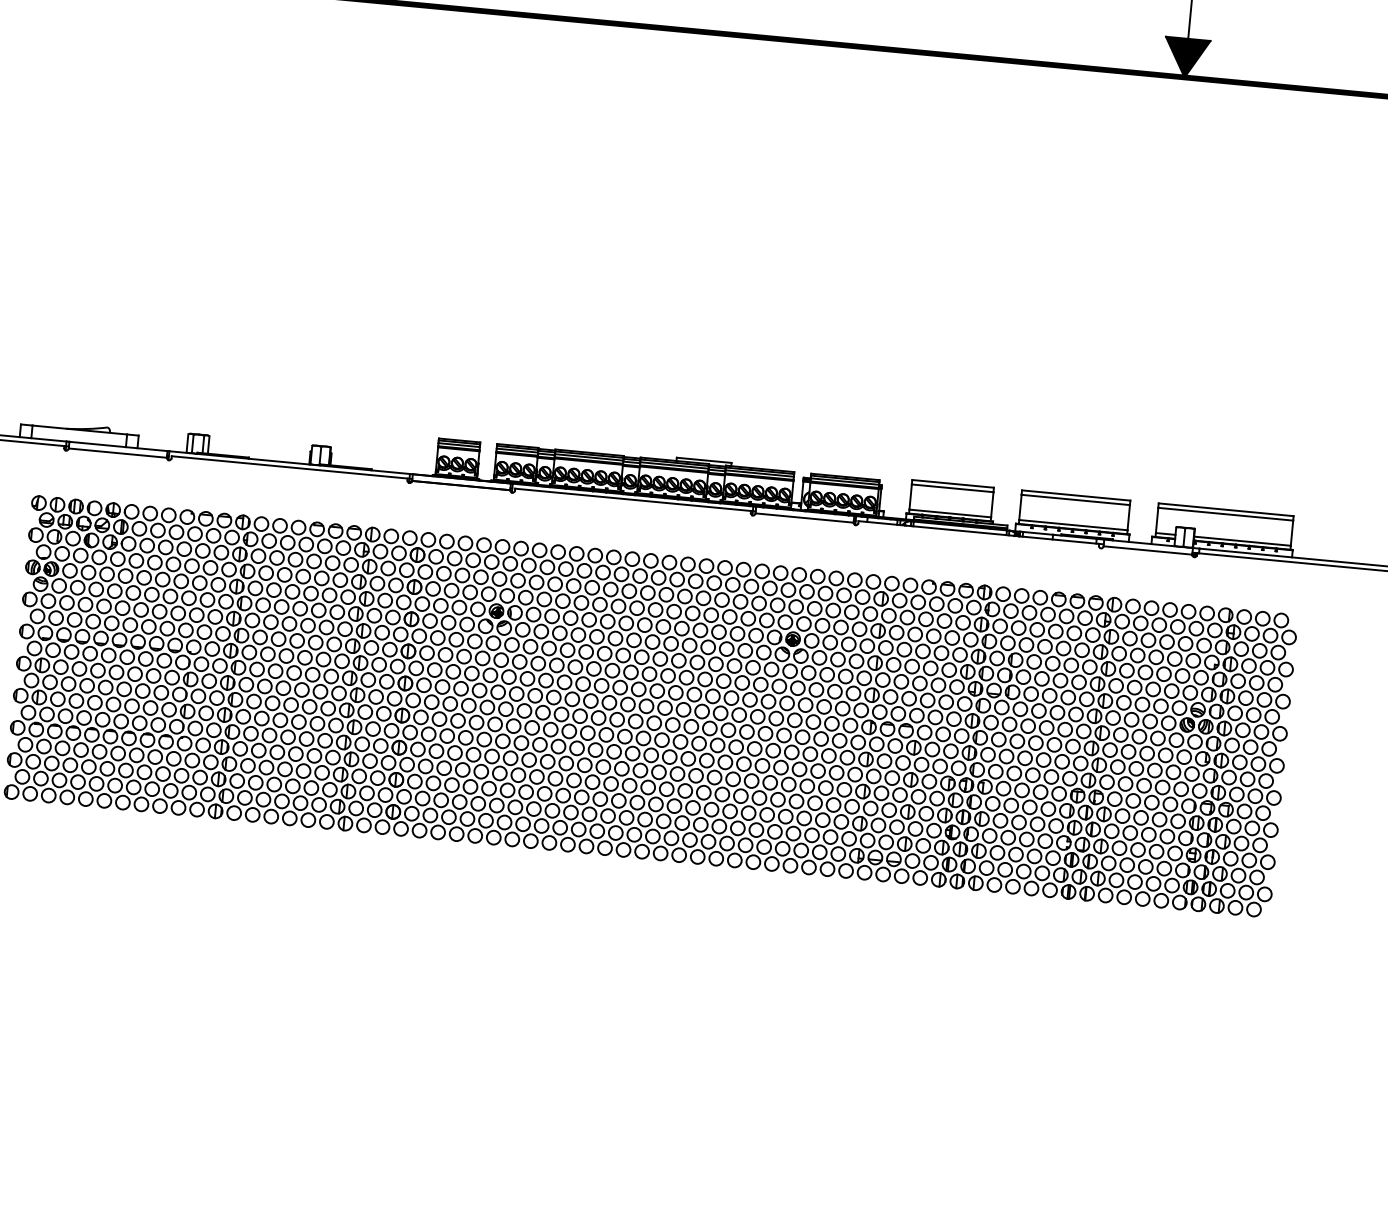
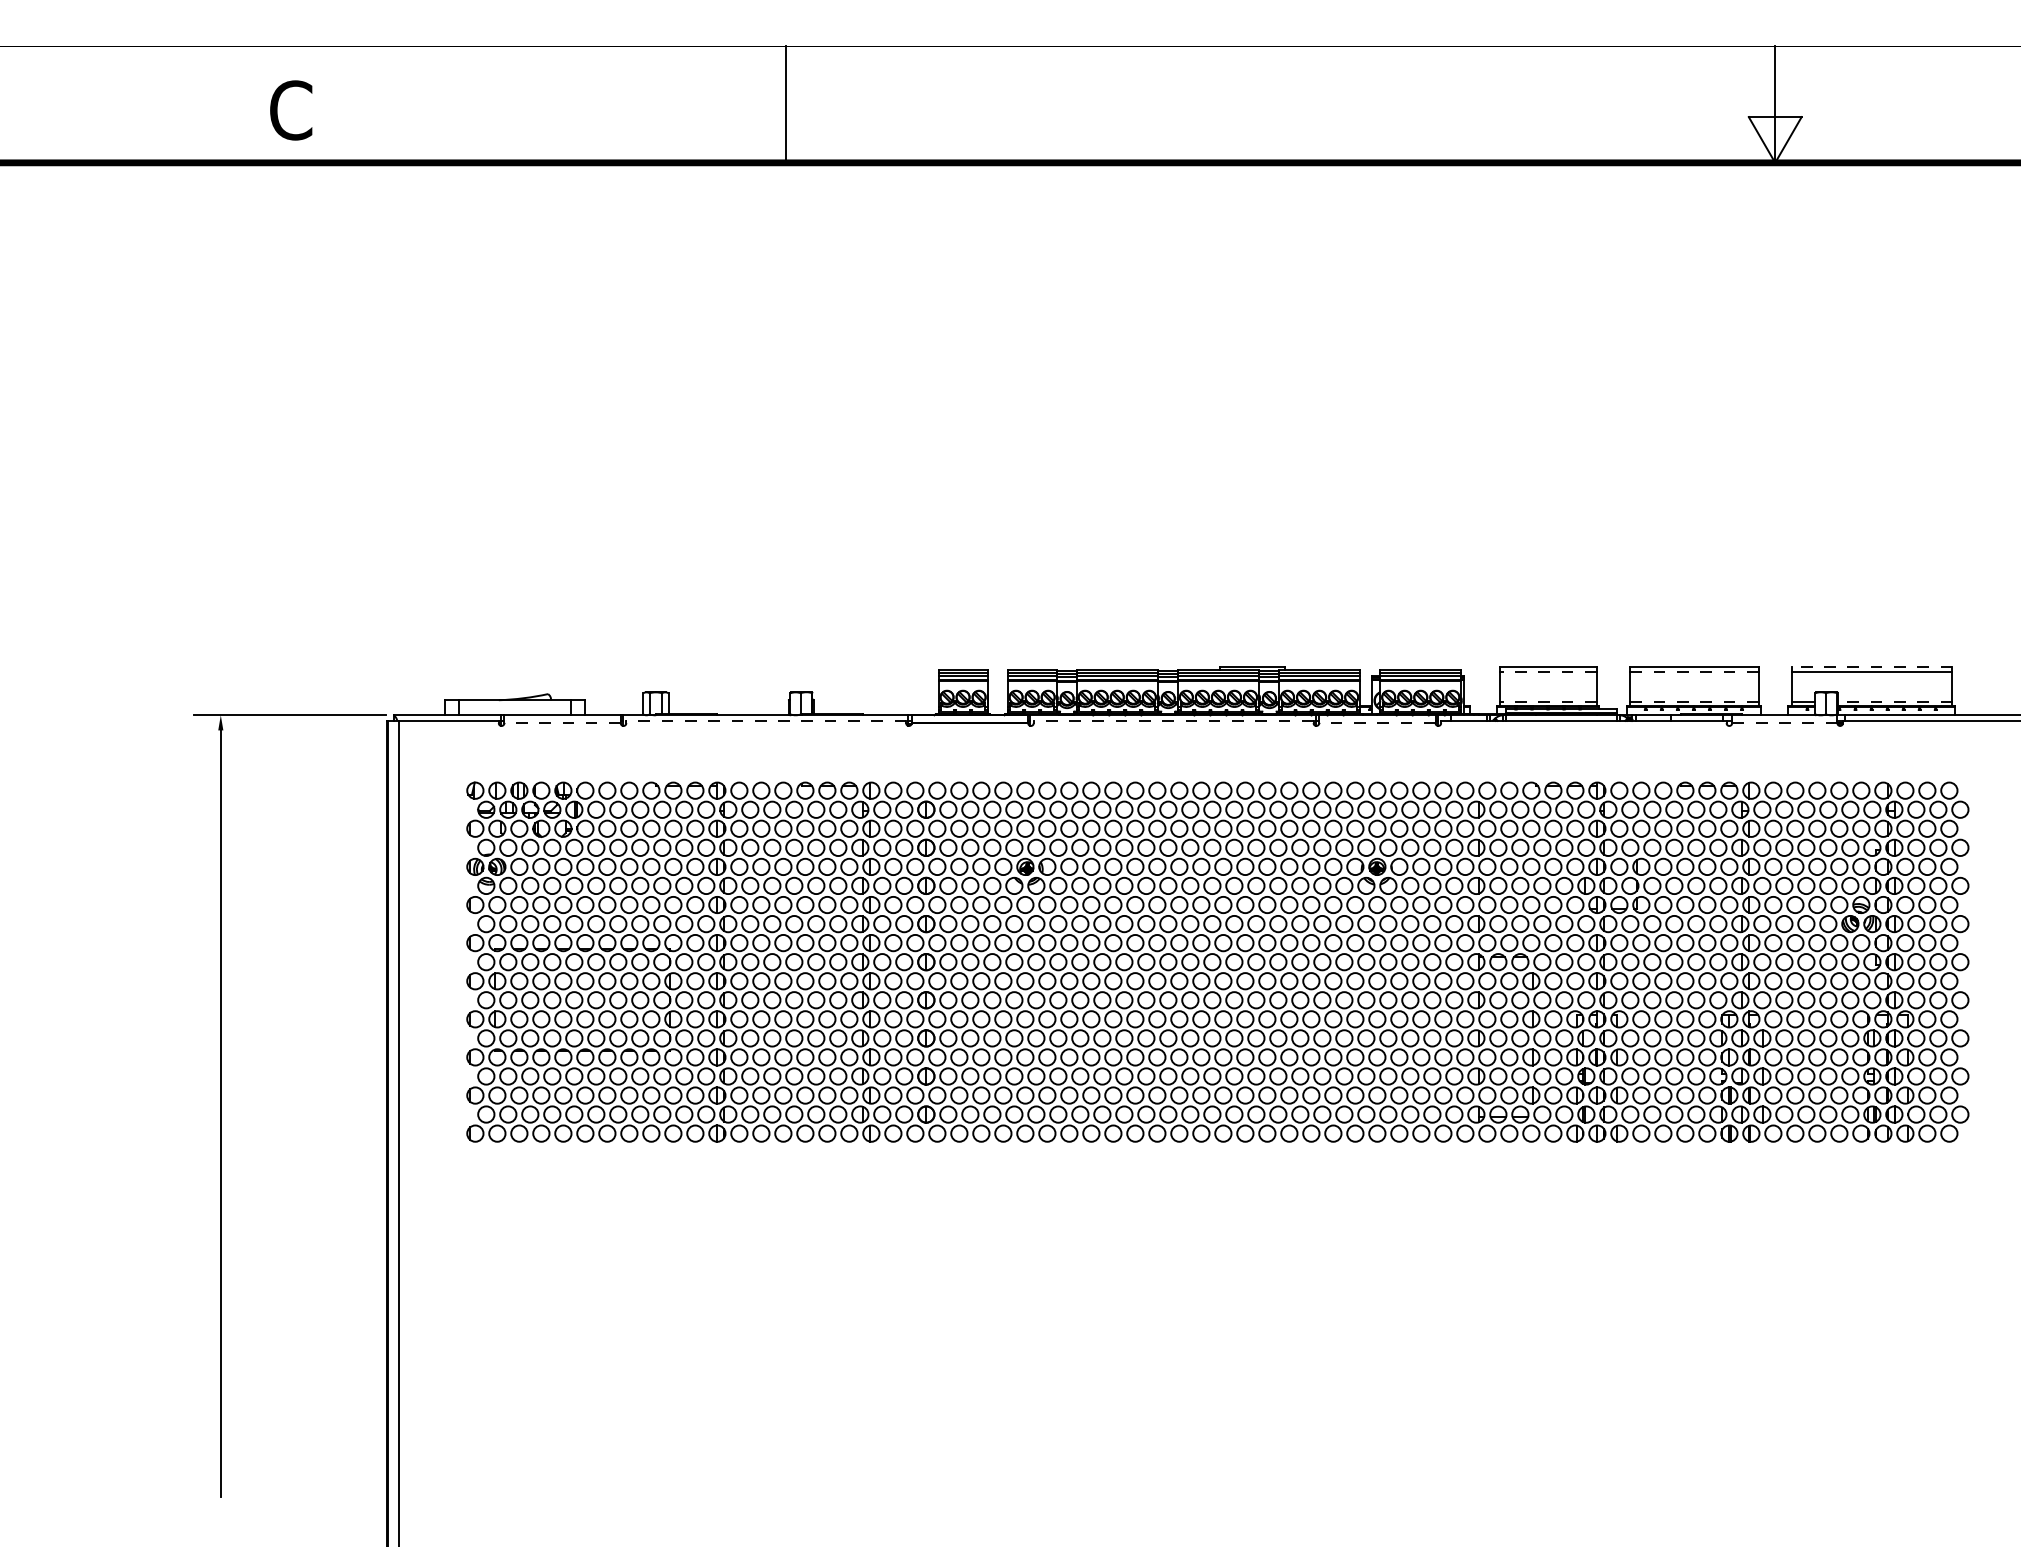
fill: (1185, 57) -> (1774, 139), removed
line: (117, 453) -> (562, 723), solid -> dashed
line: (289, 467) -> (766, 720), solid -> dashed
line: (952, 488) -> (1547, 671), solid -> dashed
line: (632, 499) -> (1173, 720), solid -> dashed
line: (1075, 499) -> (1693, 671), solid -> dashed
line: (1225, 509) -> (1871, 666), solid -> dashed
line: (949, 513) -> (1547, 701), solid -> dashed
line: (803, 518) -> (1376, 723), solid -> dashed
line: (1072, 524) -> (1693, 701), solid -> dashed
line: (1242, 540) -> (1894, 701), solid -> dashed
line: (1147, 550) -> (1784, 723), solid -> dashed

